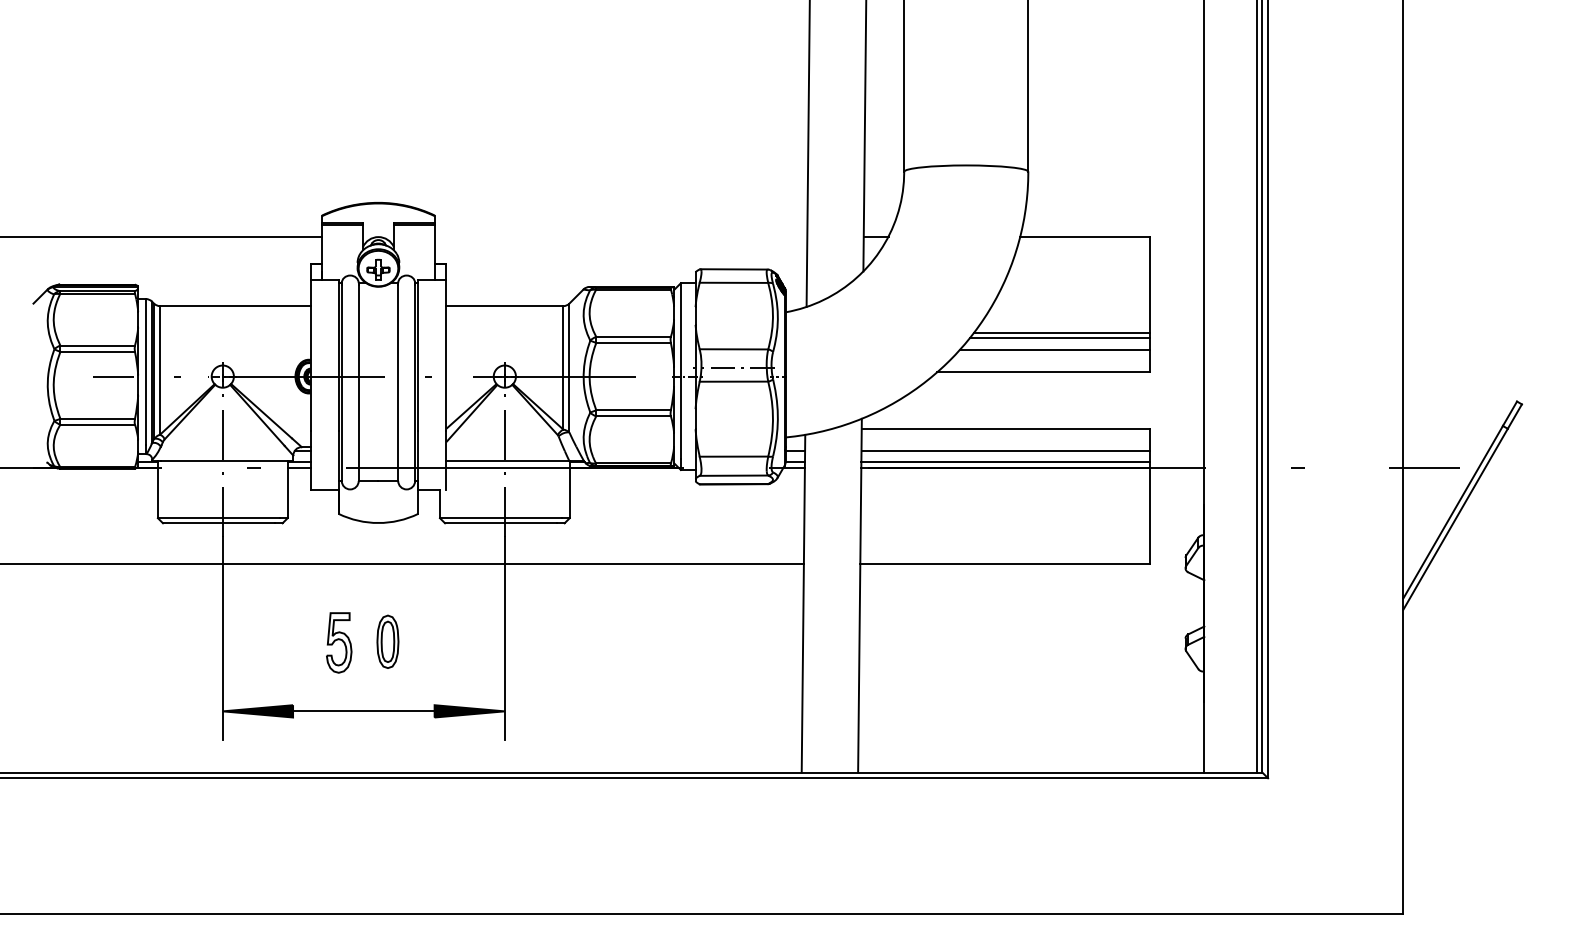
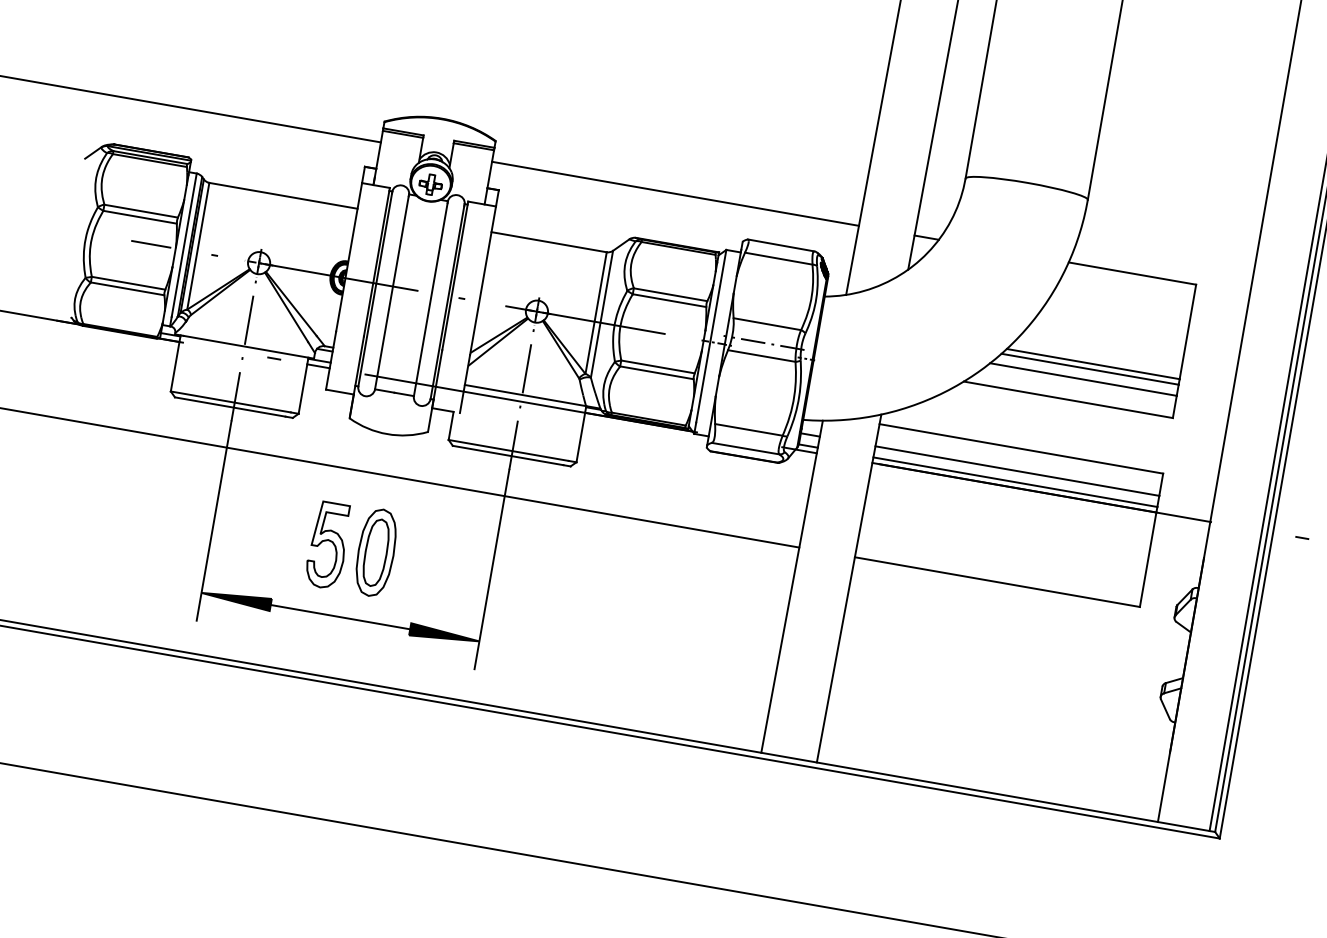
line: (620, 236) -> (674, 193), added
part: (387, 641) -> (375, 552), size x1.67
part: (338, 642) -> (327, 544), size x1.43

